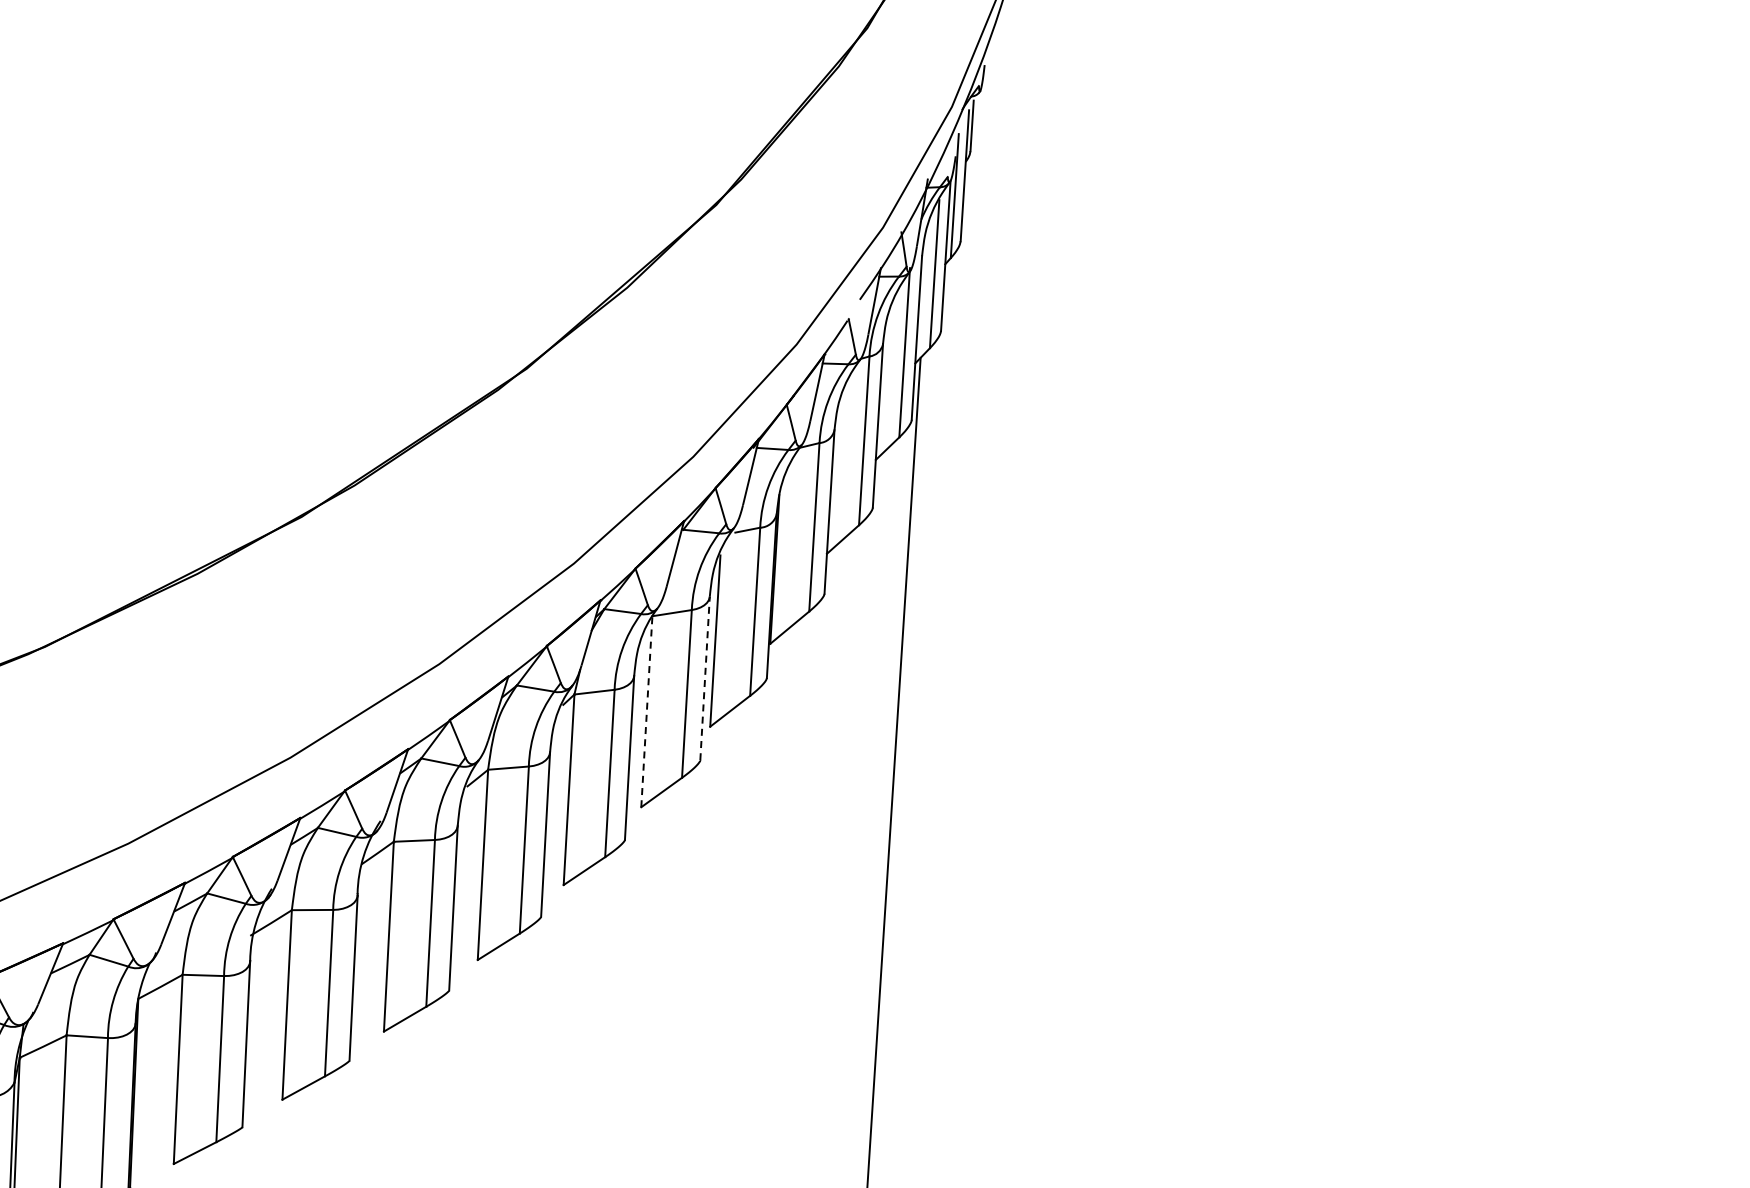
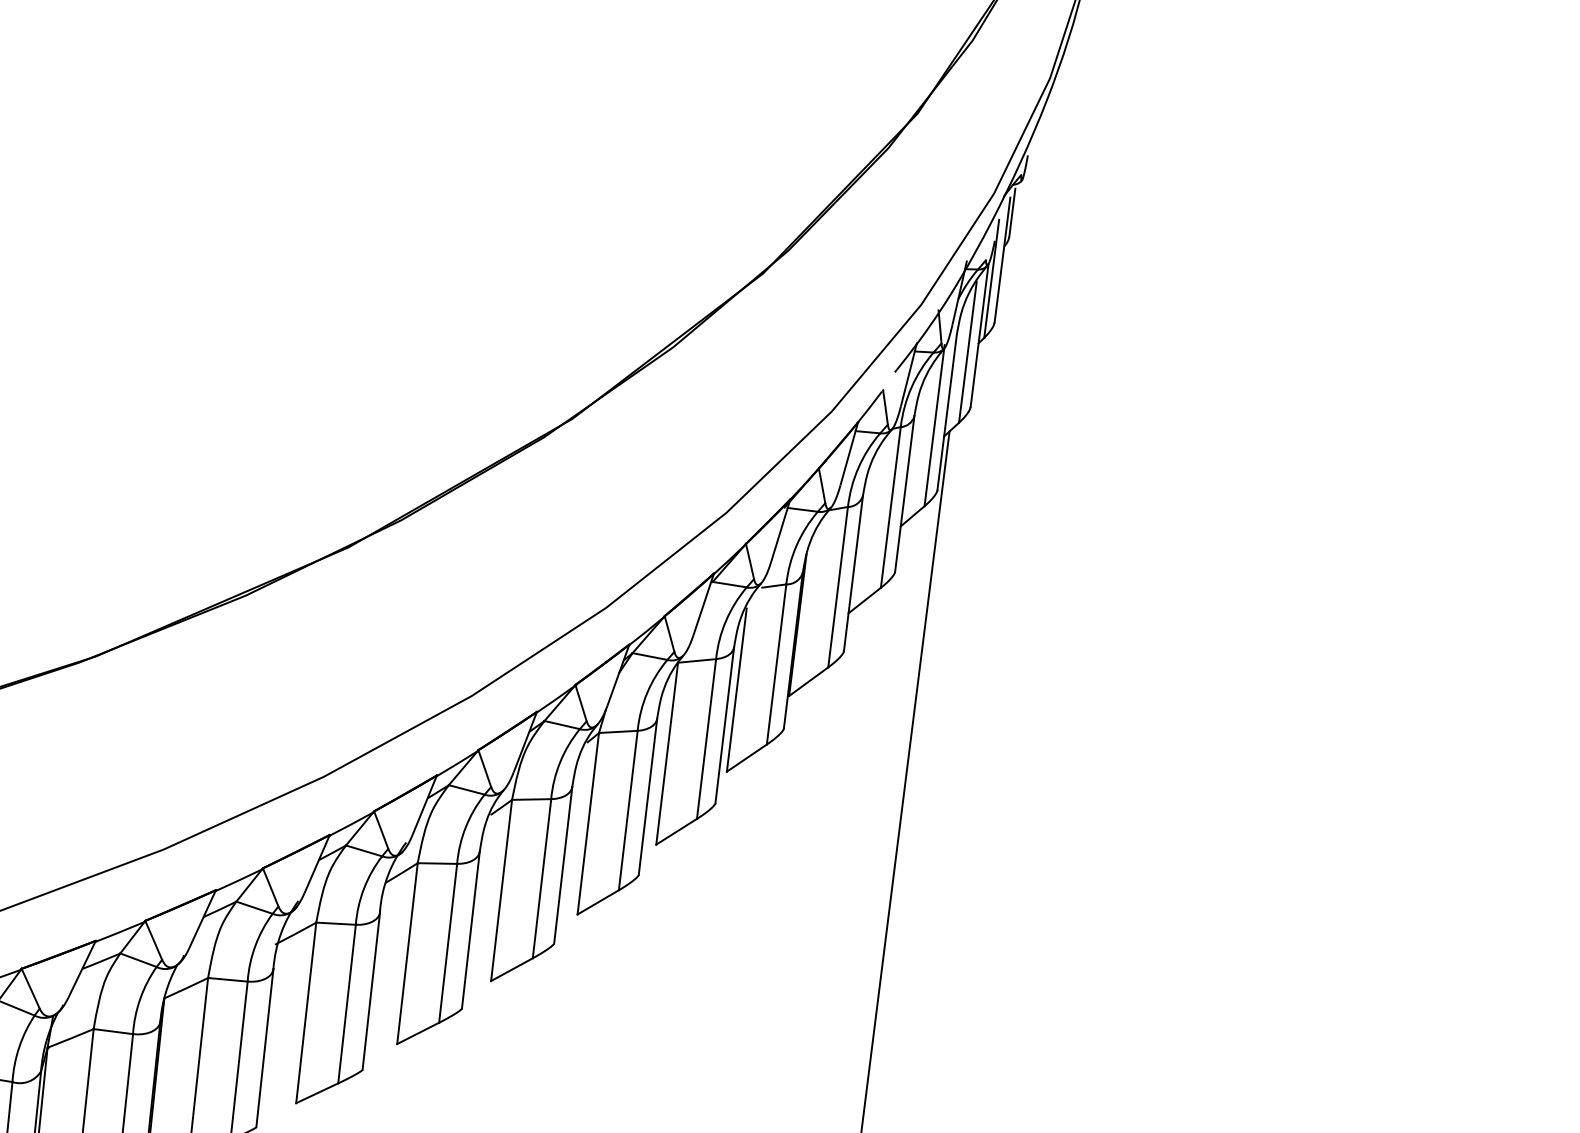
line: (705, 678) -> (725, 725), dashed -> solid
line: (646, 711) -> (666, 753), dashed -> solid

